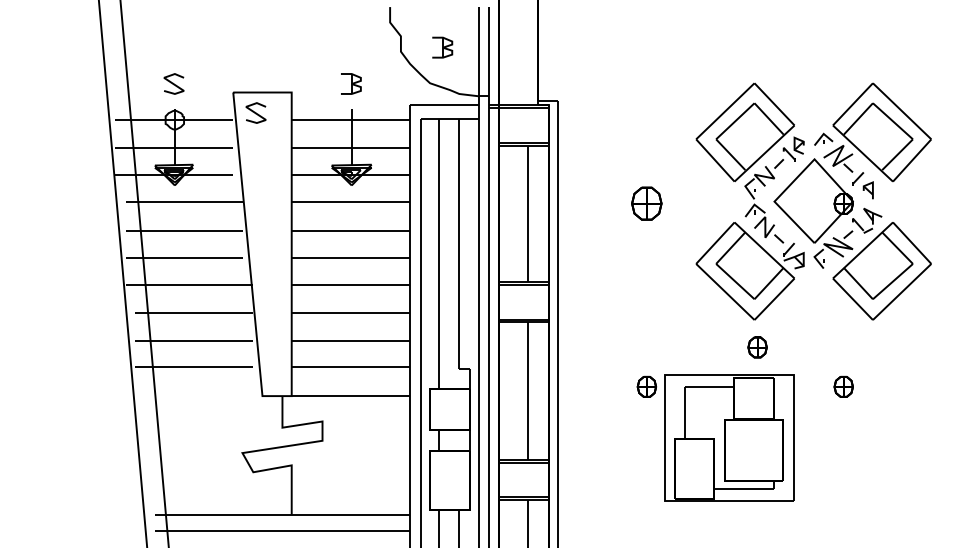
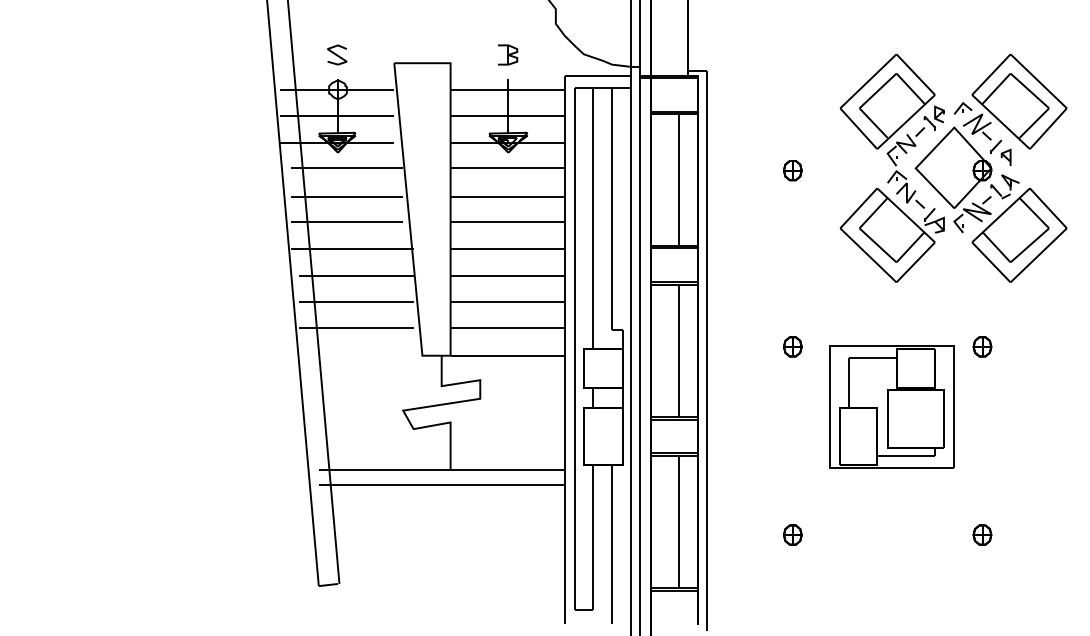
part: (443, 47) -> (596, 19), removed
curve: (256, 112) -> (416, 82), removed
part: (646, 203) -> (792, 170), size x0.62
part: (757, 347) -> (899, 308), removed
part: (728, 437) -> (891, 406), moved

